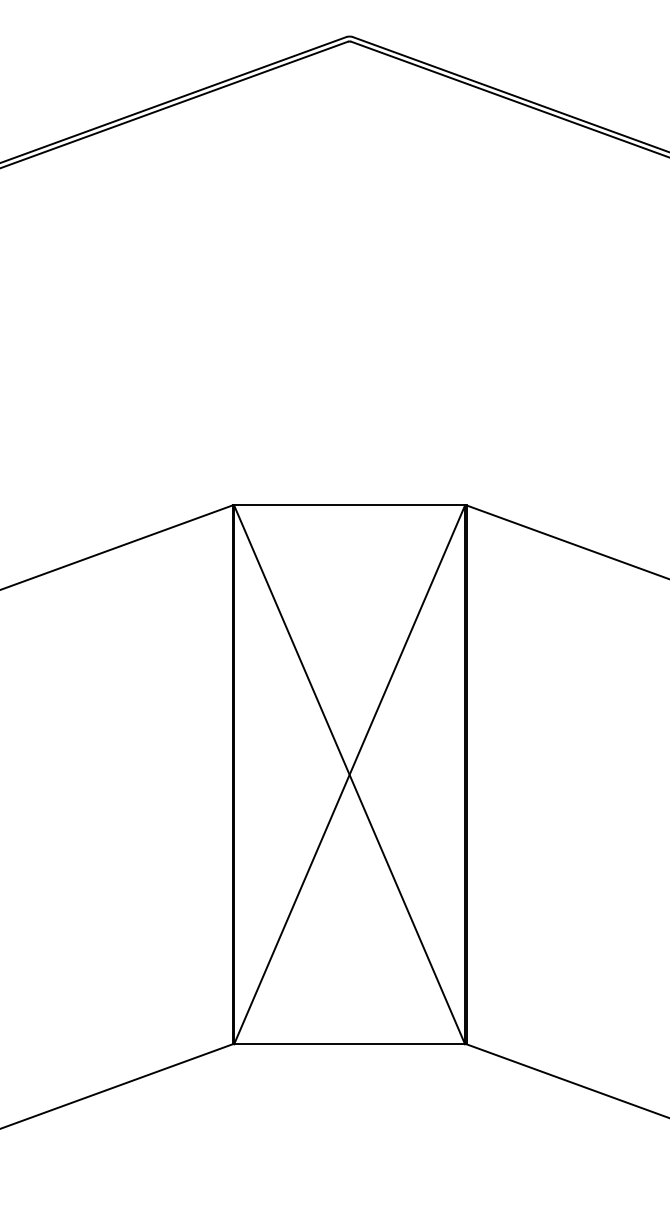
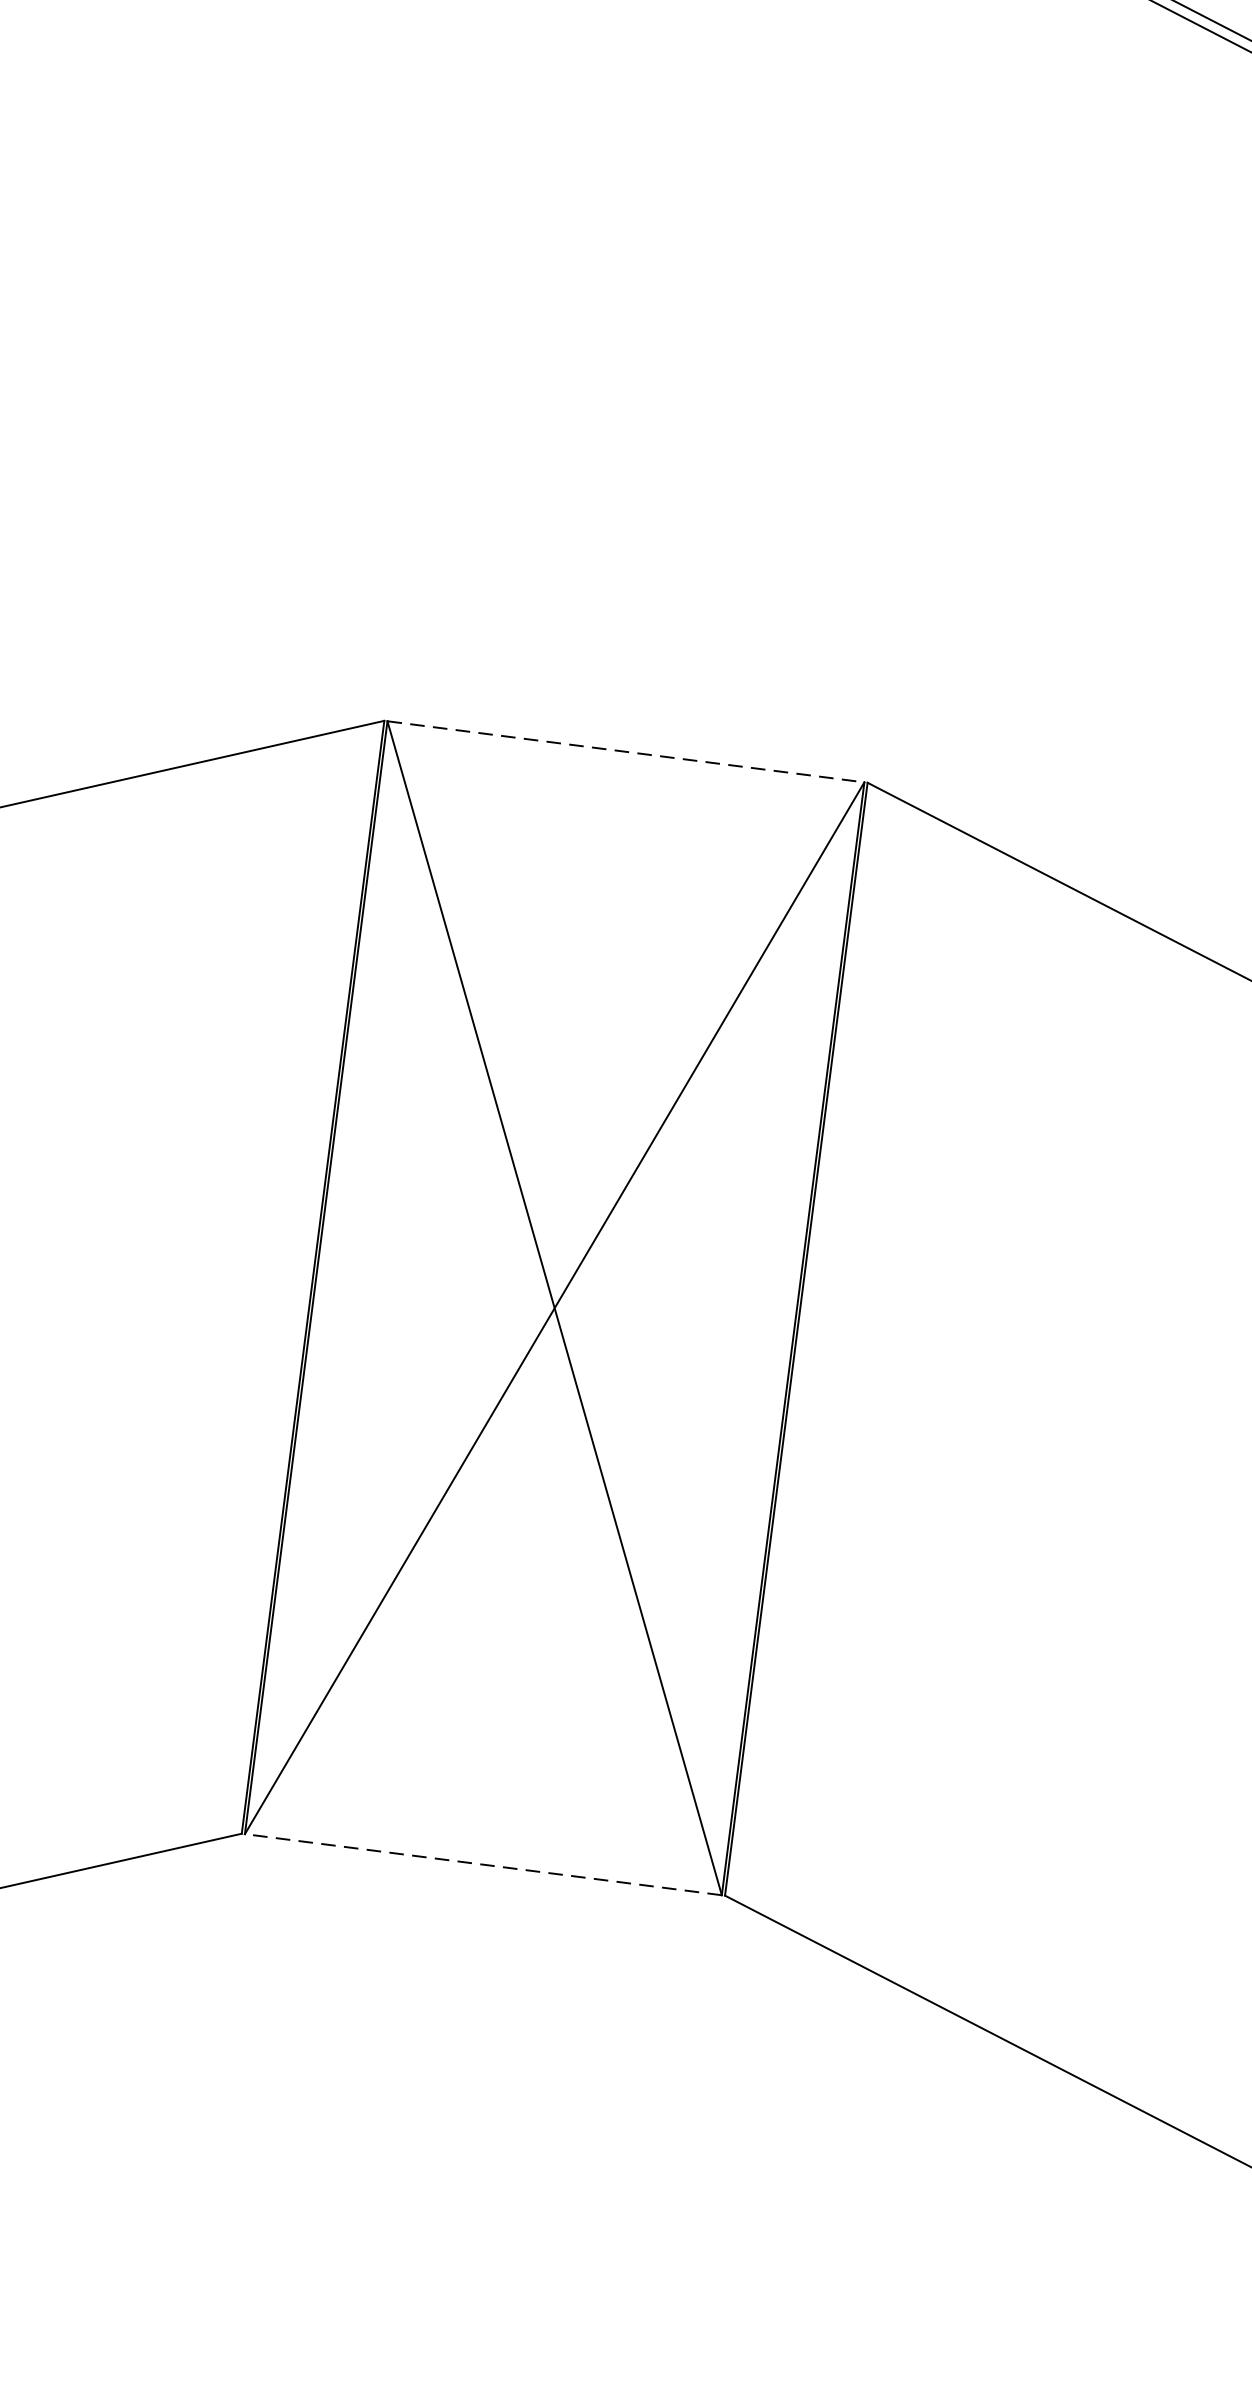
line: (350, 505) -> (627, 752), solid -> dashed
line: (349, 1044) -> (483, 1865), solid -> dashed

